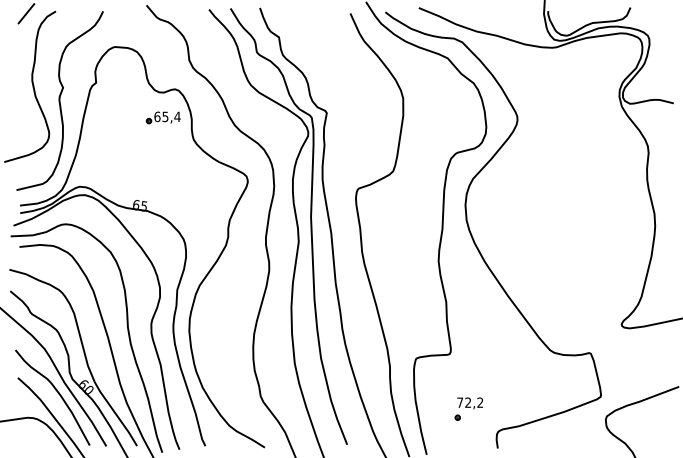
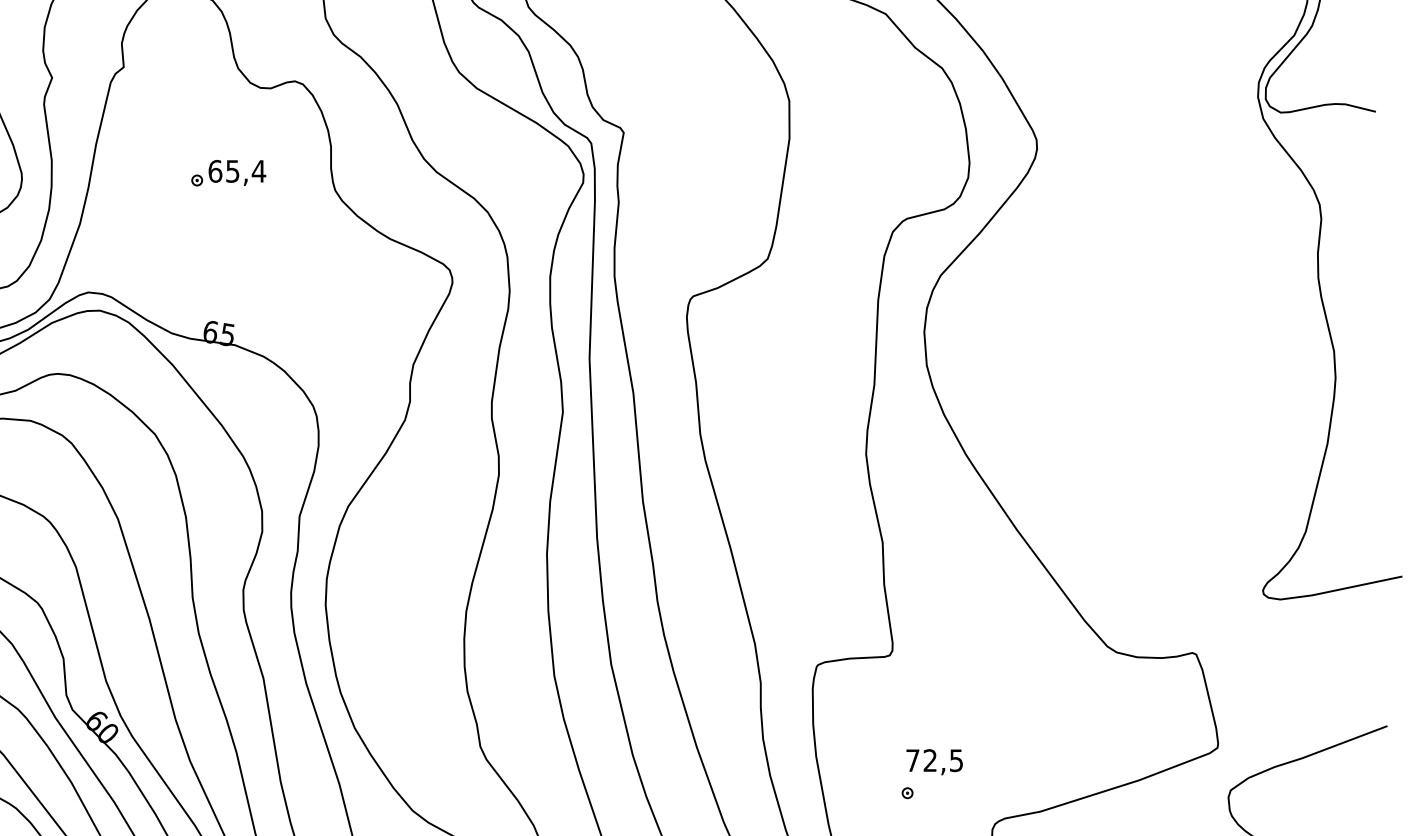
part: (162, 117) -> (226, 172), moved
text: (480, 402) -> (956, 760), 72,2 -> 72,5

